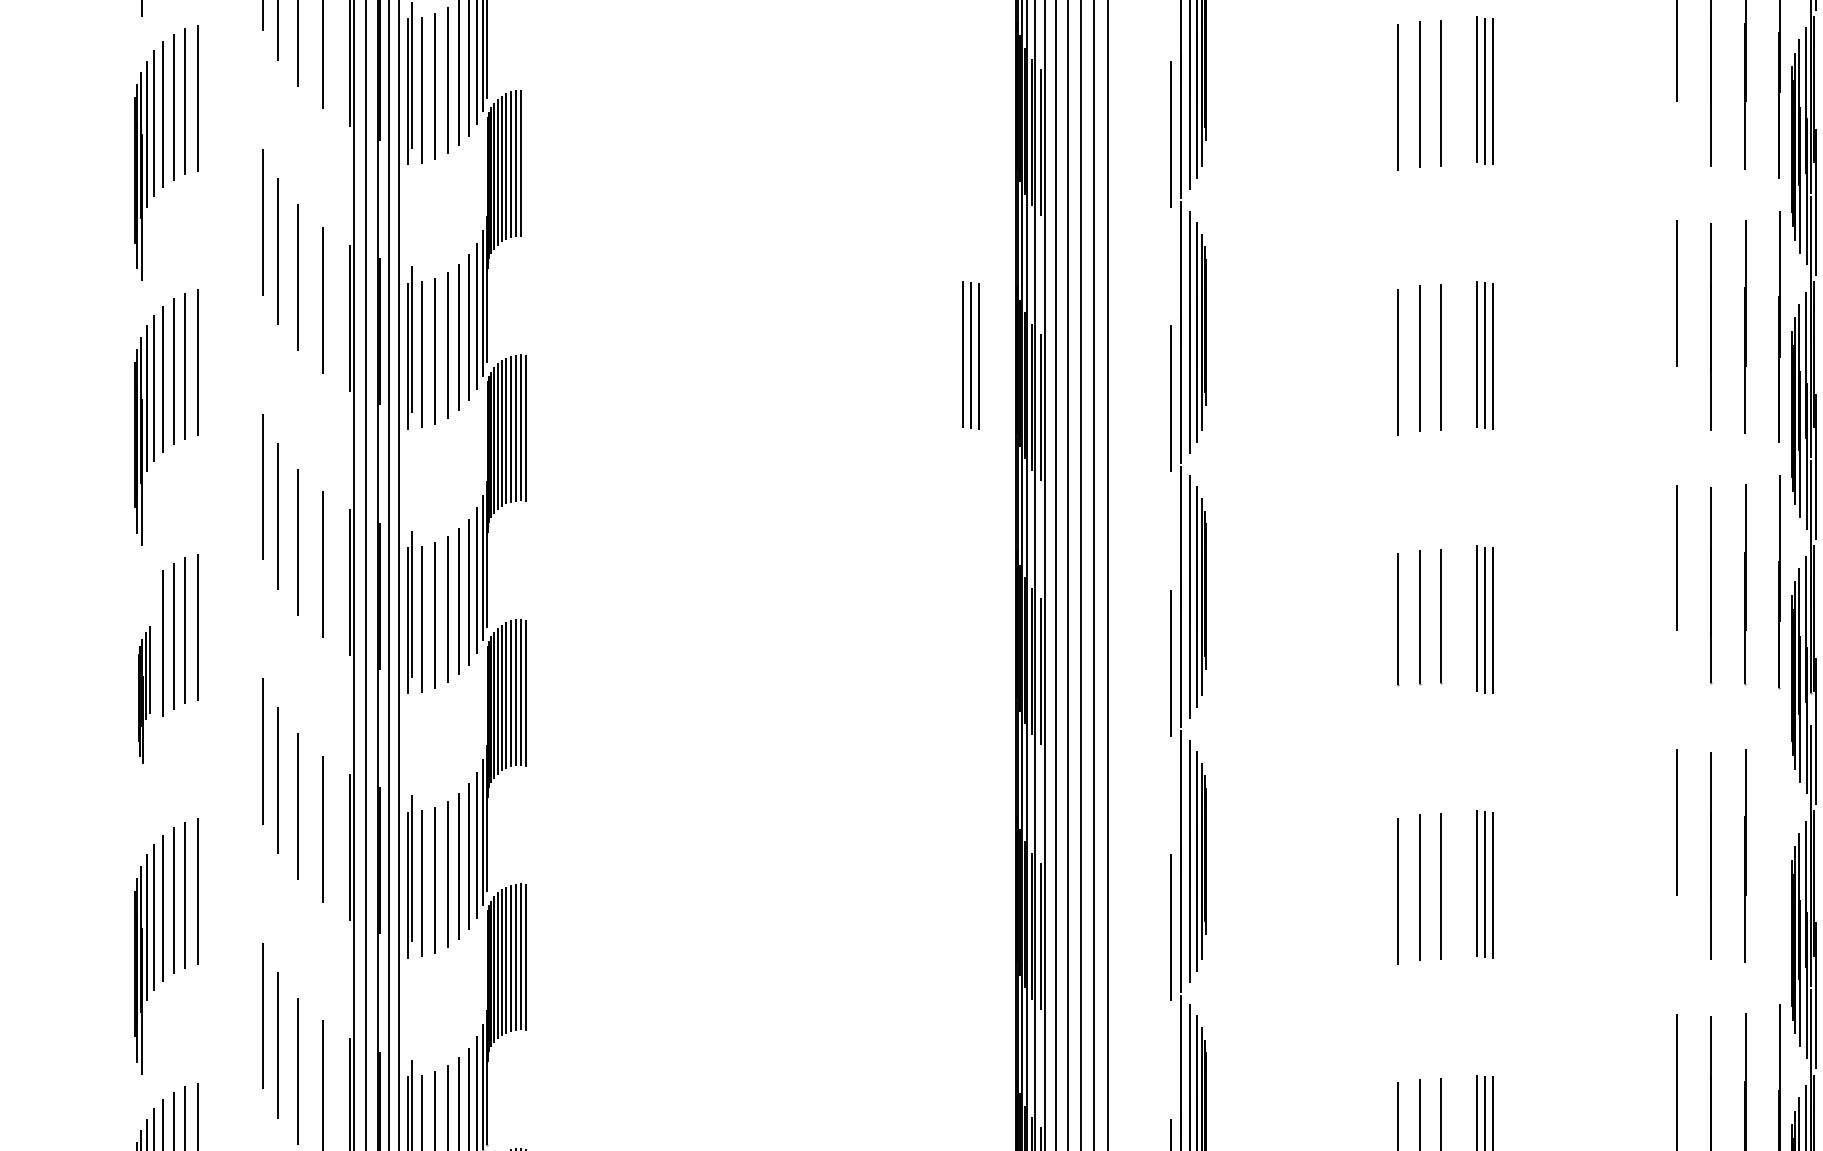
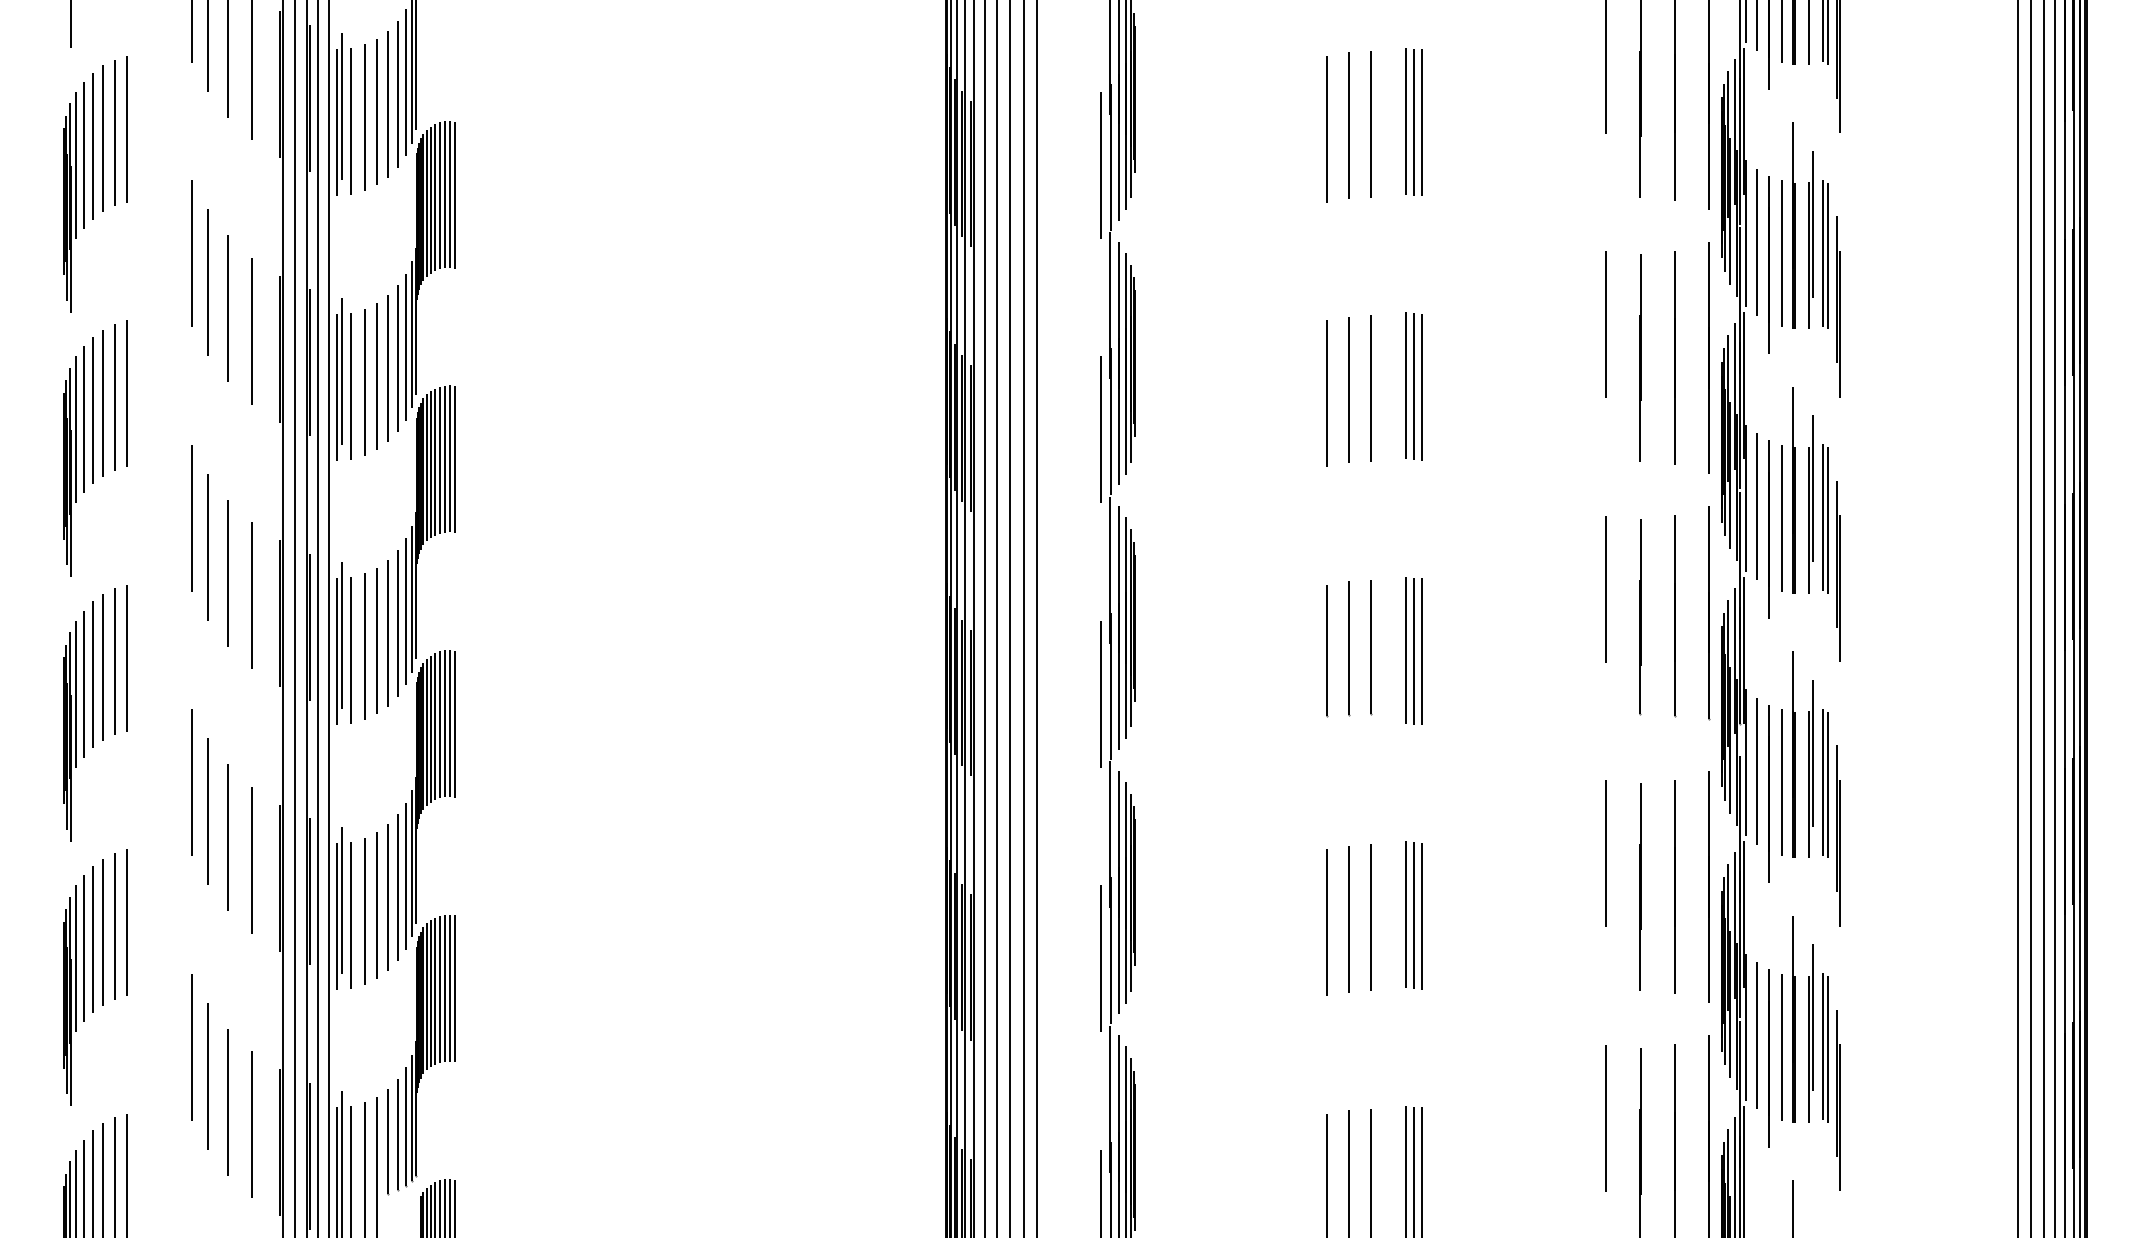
line: (526, 163) -> (455, 194), added
part: (970, 355) -> (899, 386), removed
part: (144, 695) -> (73, 726), size x1.67
line: (1779, 855) -> (1708, 886), added

